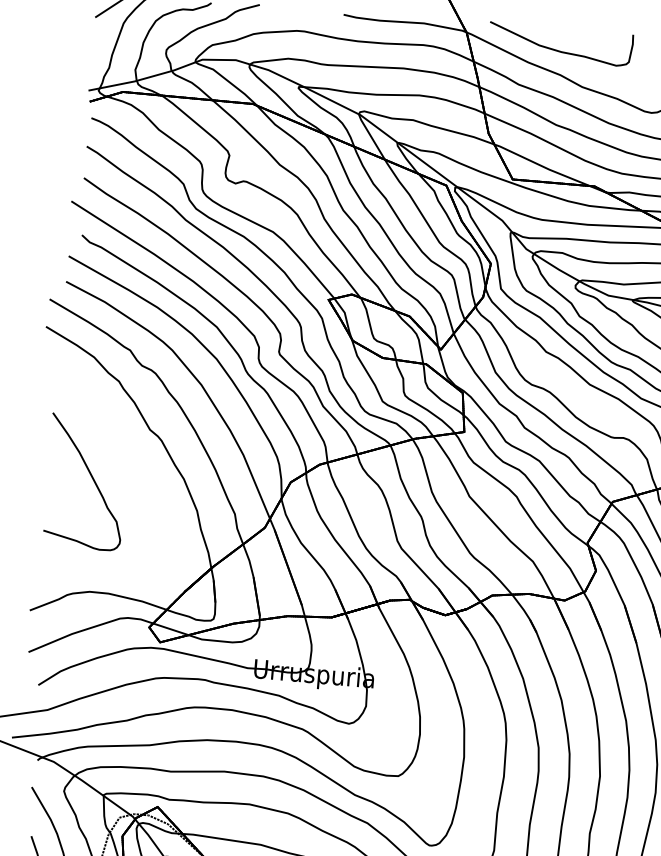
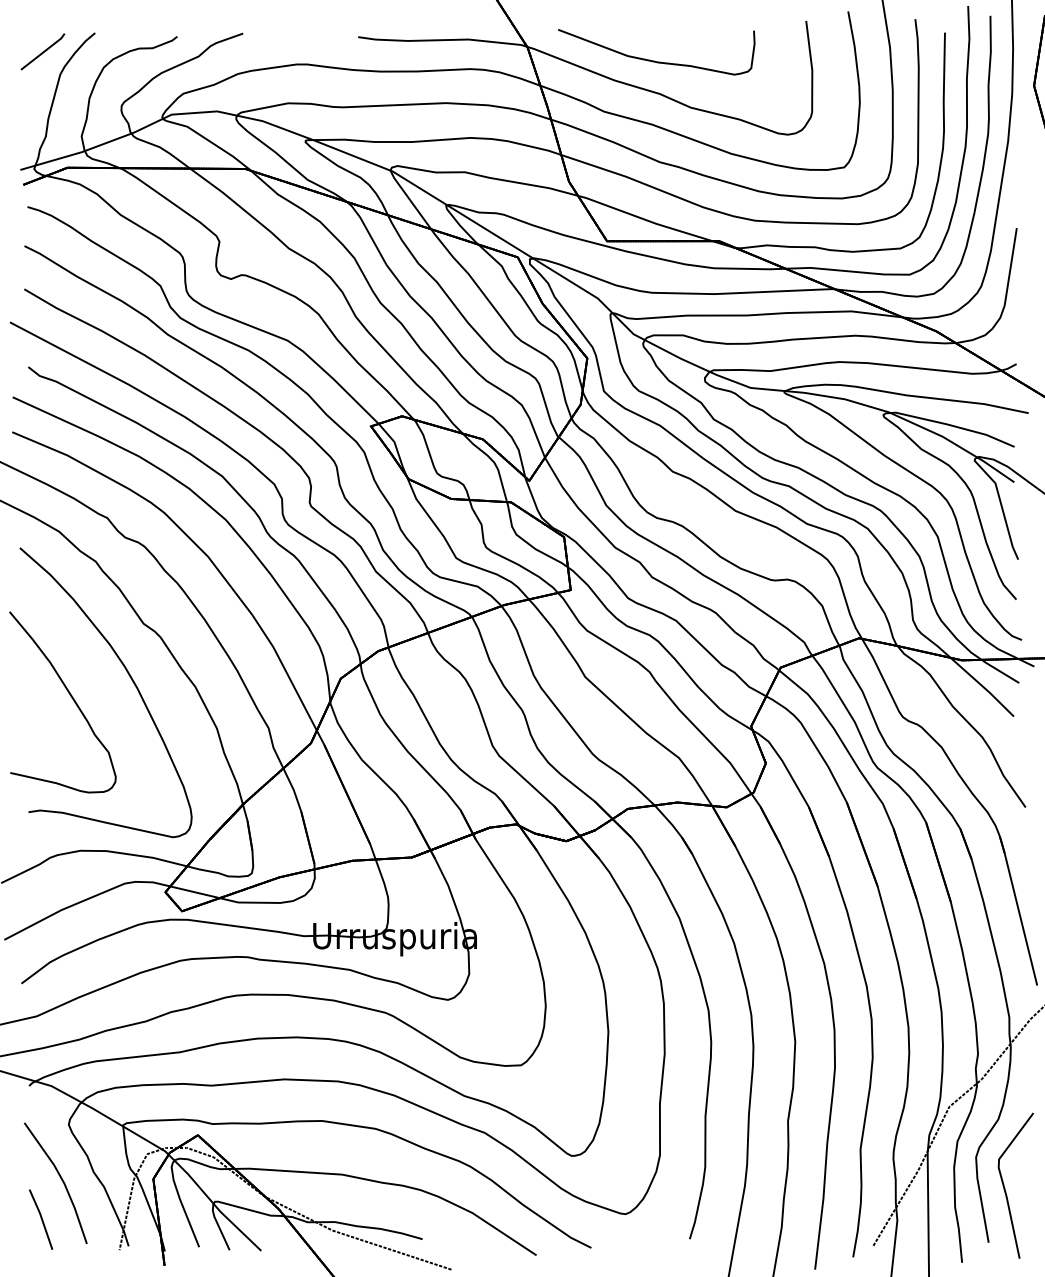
part: (135, 466) -> (128, 675), added

